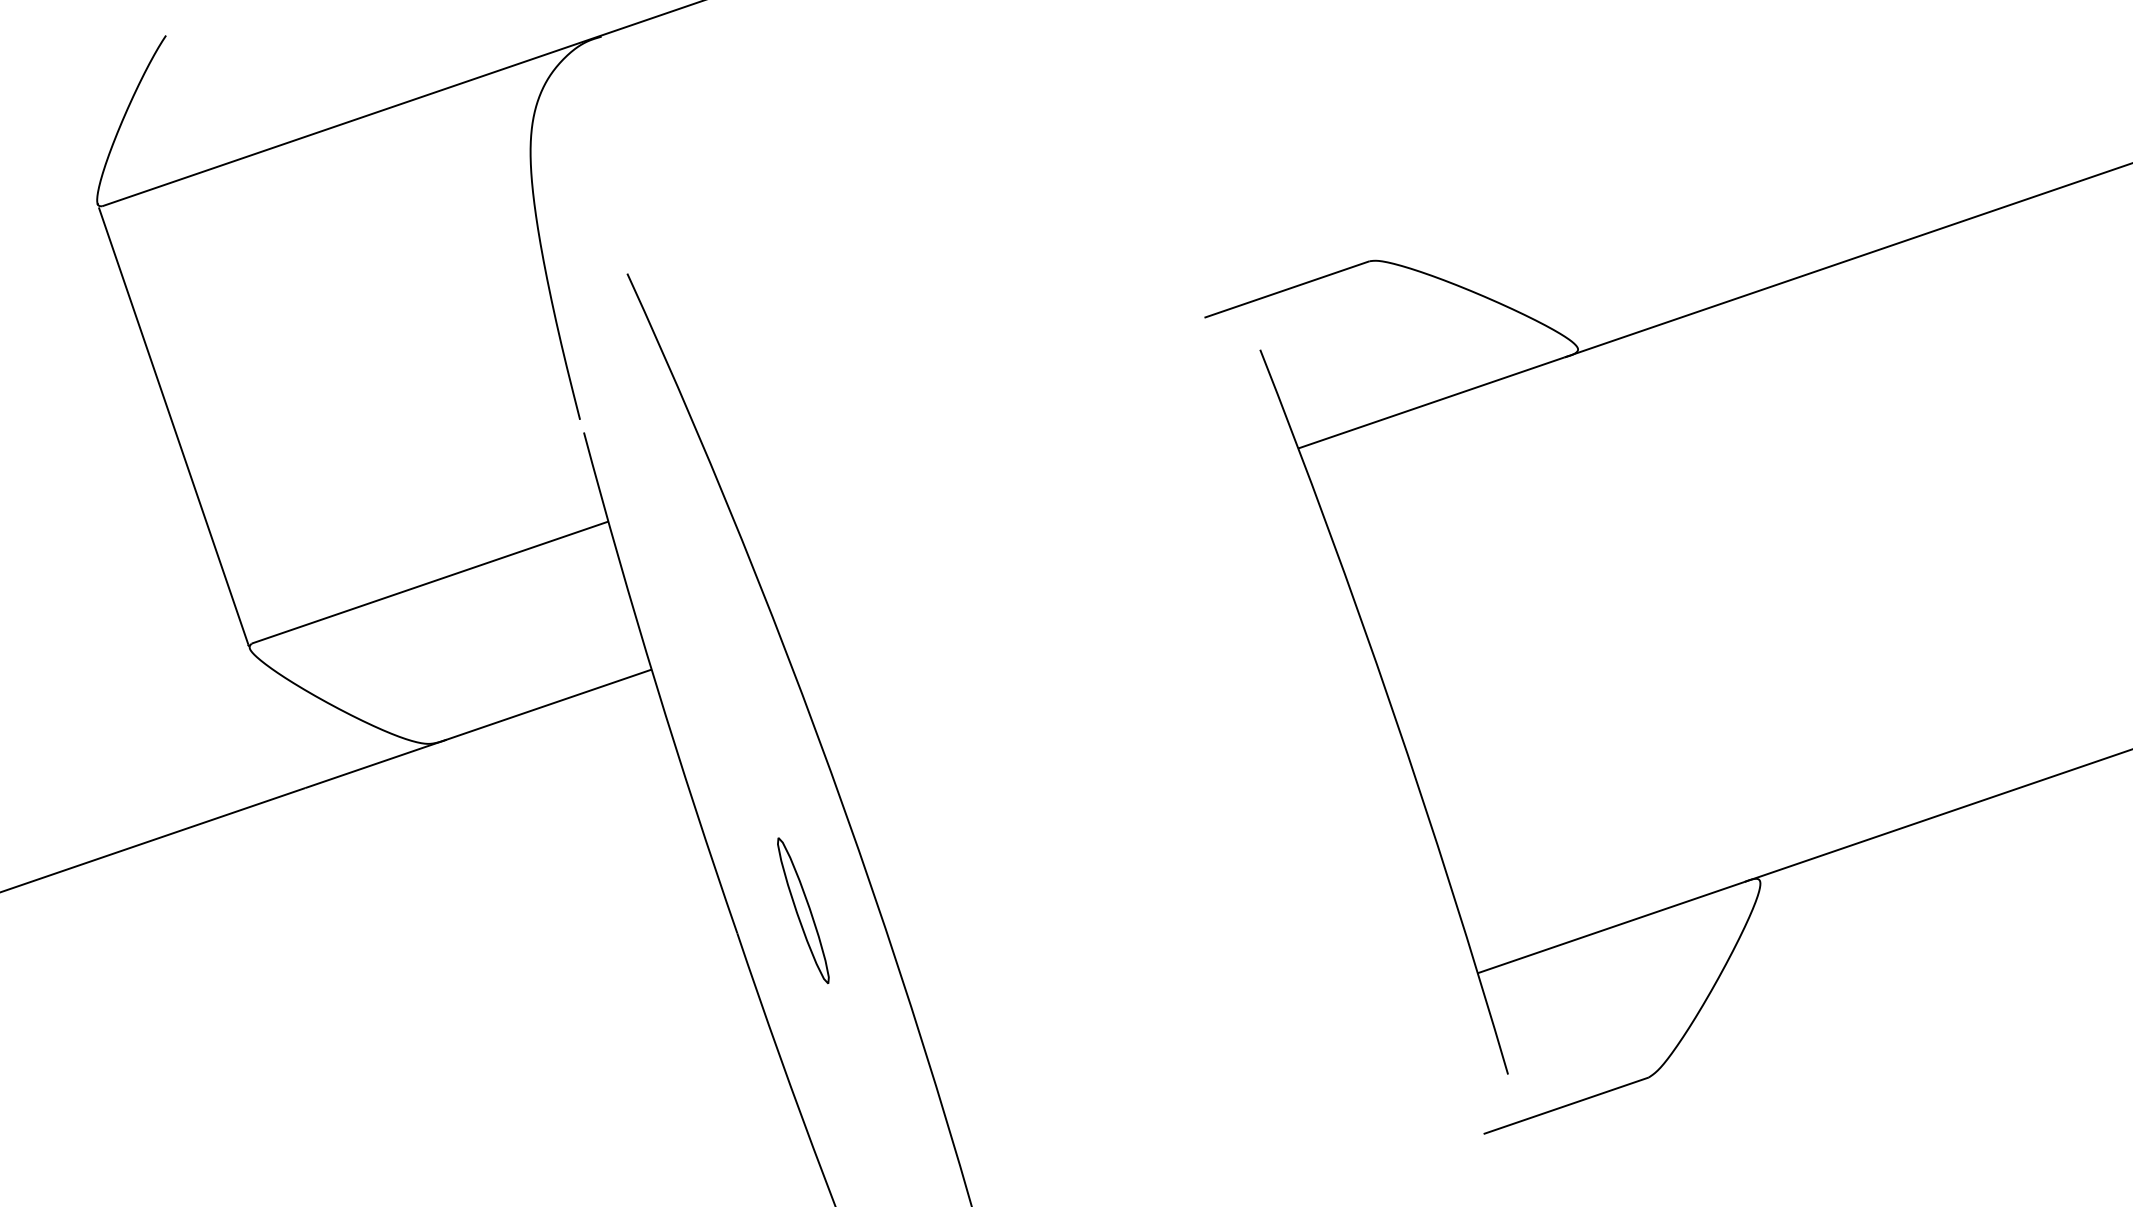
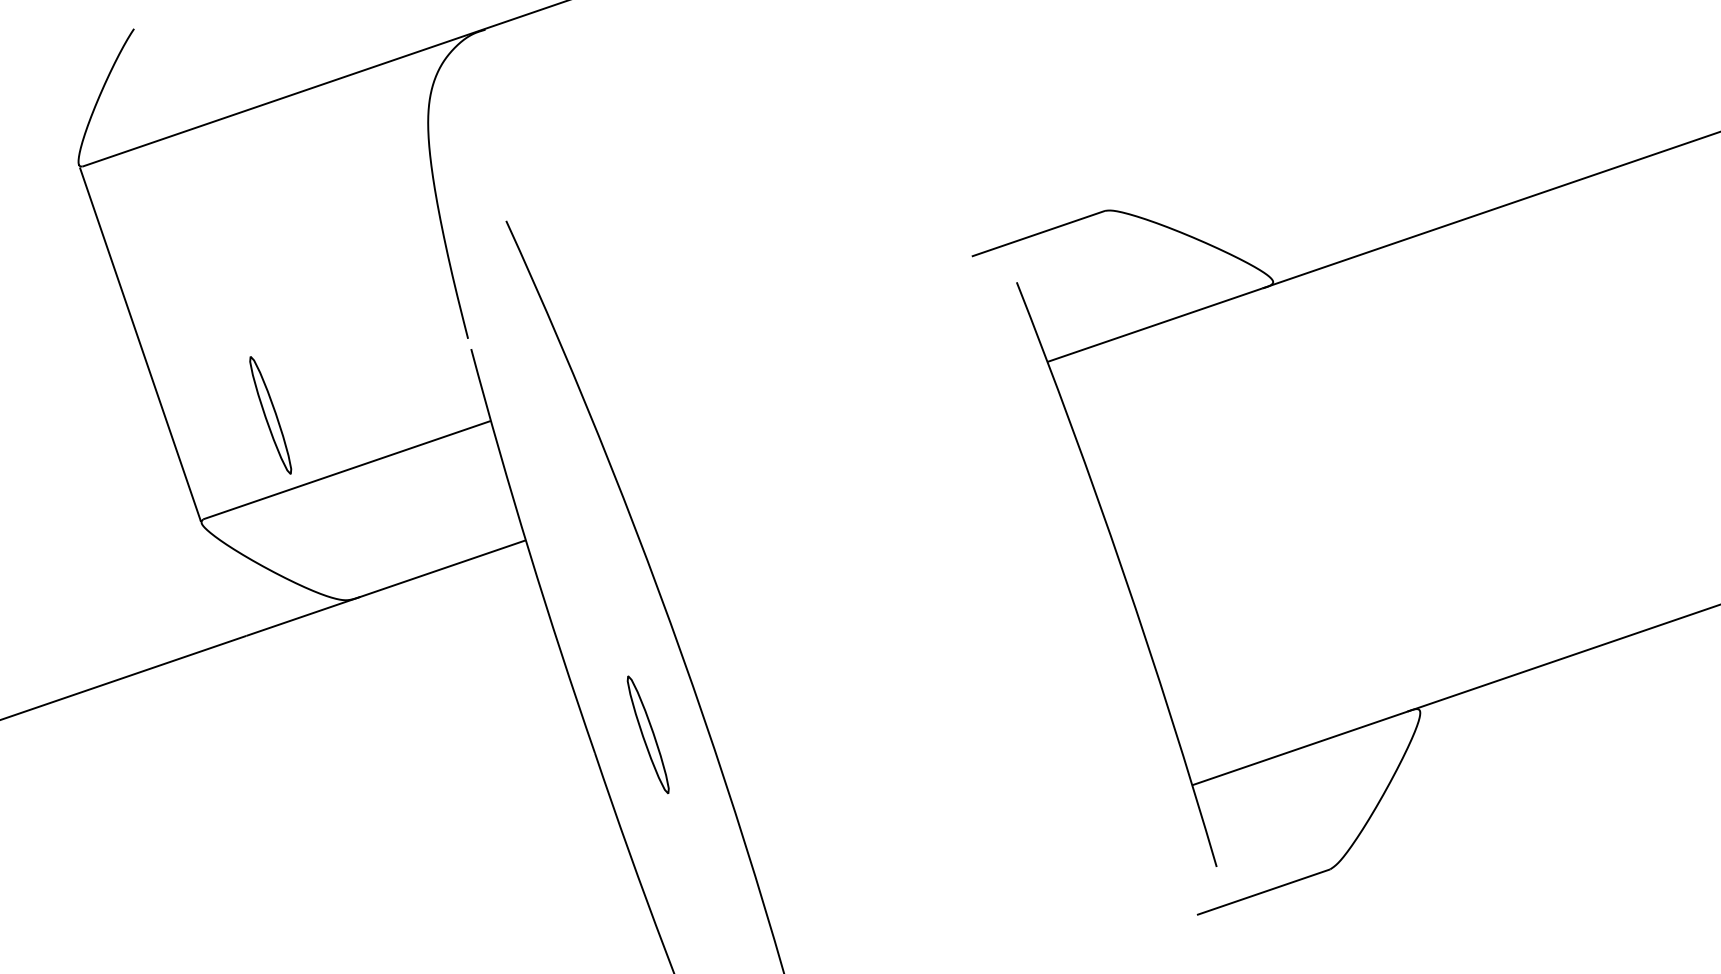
part: (335, 514) -> (270, 415), added

